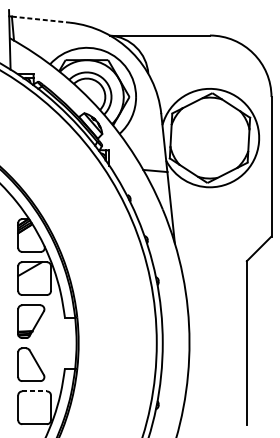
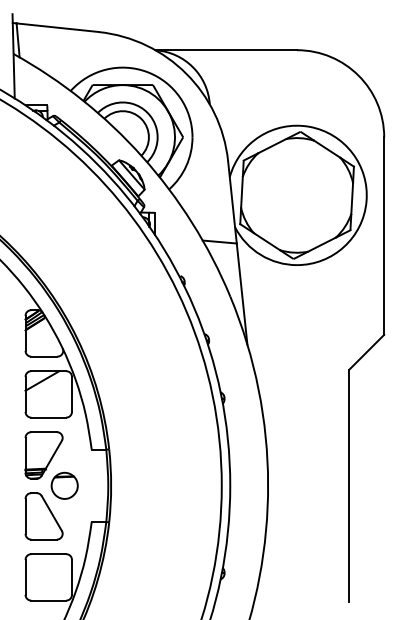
line: (41, 19) -> (58, 27), dashed -> solid
part: (45, 342) -> (64, 485), added
line: (35, 391) -> (49, 554), dashed -> solid

